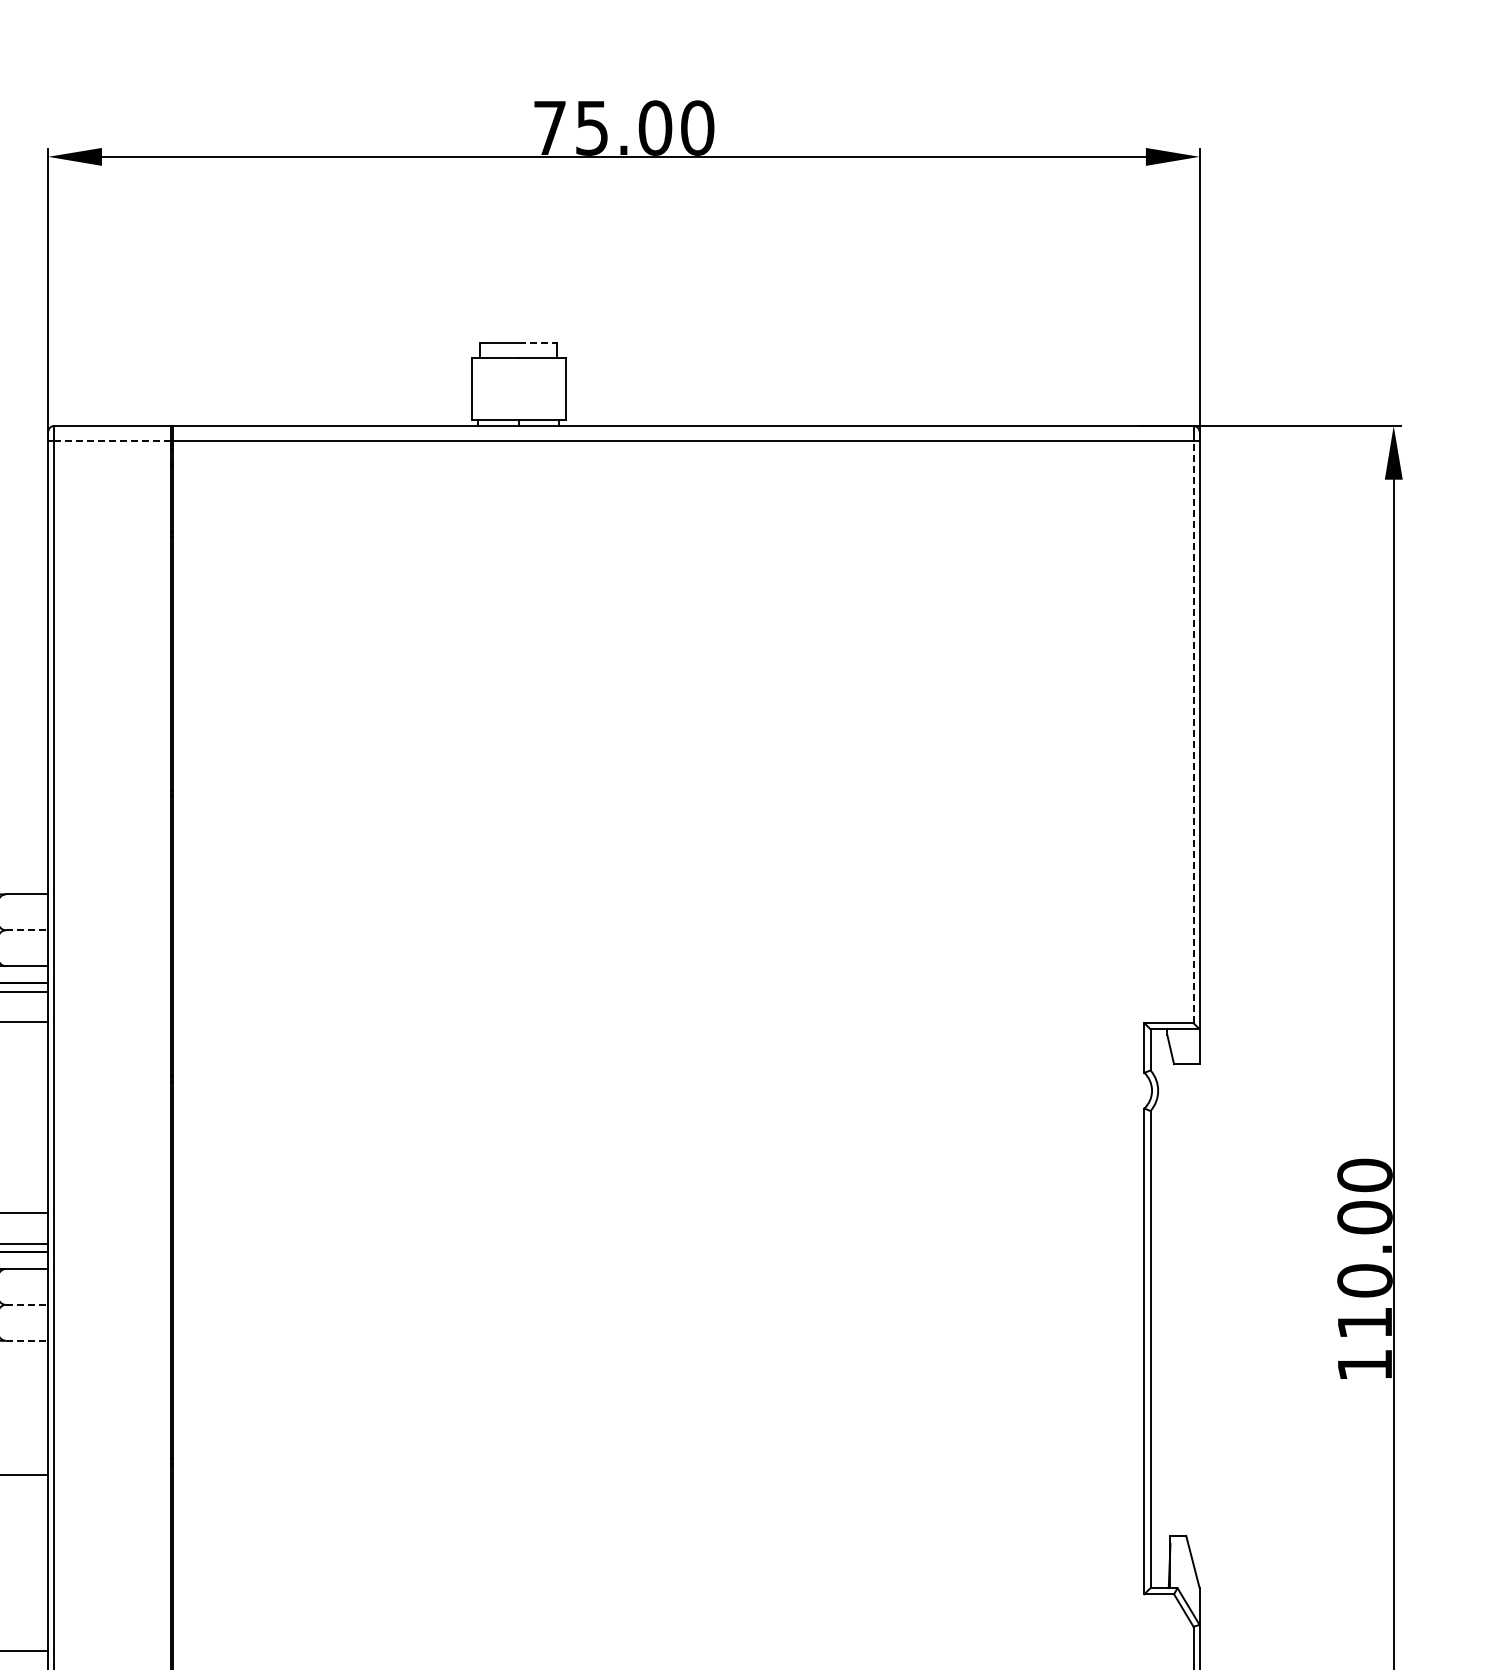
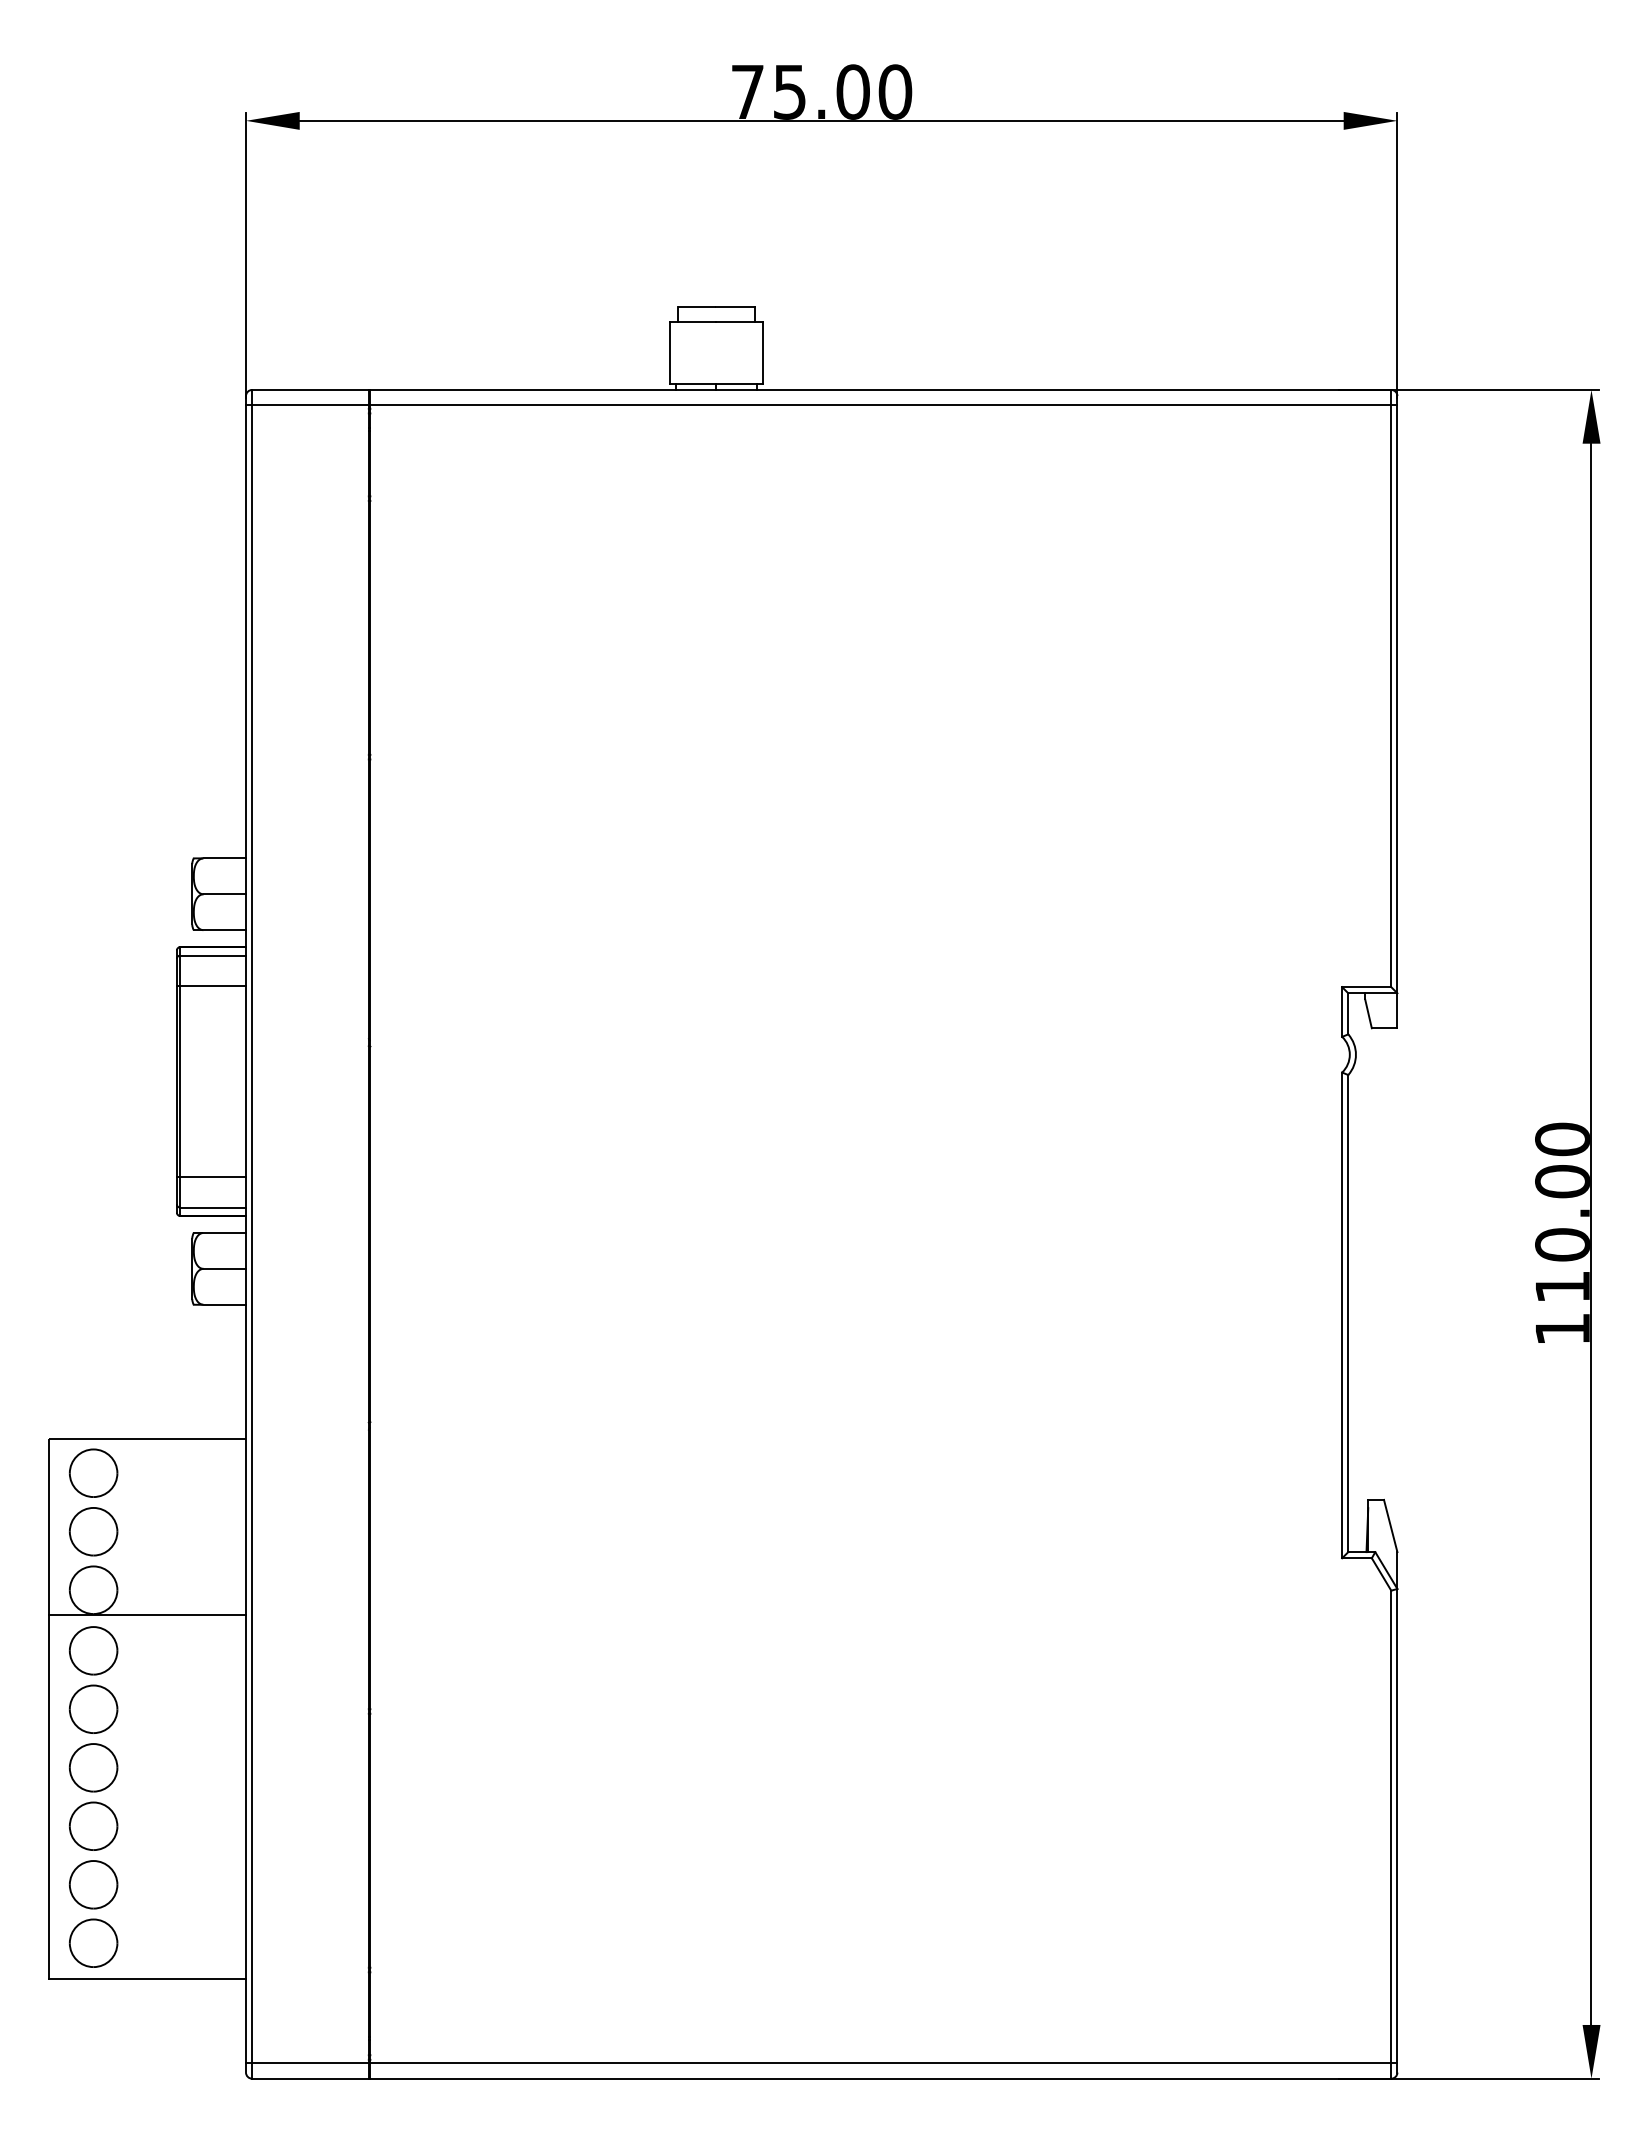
line: (538, 343) -> (736, 307), dashed -> solid
line: (111, 441) -> (309, 405), dashed -> solid
line: (1193, 732) -> (1391, 696), dashed -> solid
line: (27, 930) -> (225, 894), dashed -> solid
line: (27, 1304) -> (225, 1268), dashed -> solid
line: (27, 1340) -> (225, 1304), dashed -> solid

